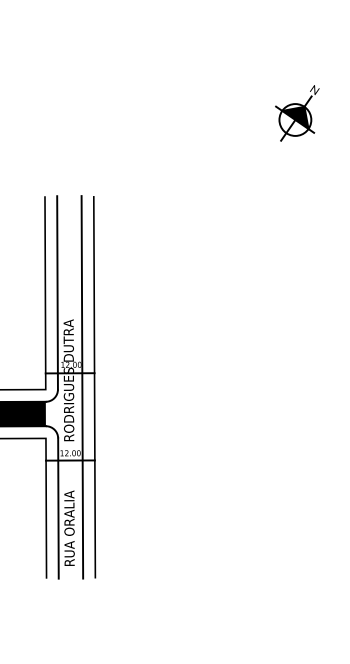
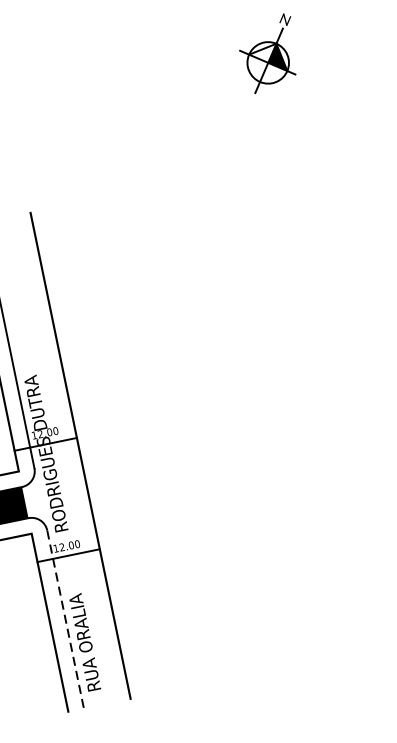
fill: (293, 113) -> (264, 55), removed
line: (82, 387) -> (65, 459), removed
line: (58, 509) -> (66, 621), solid -> dashed

